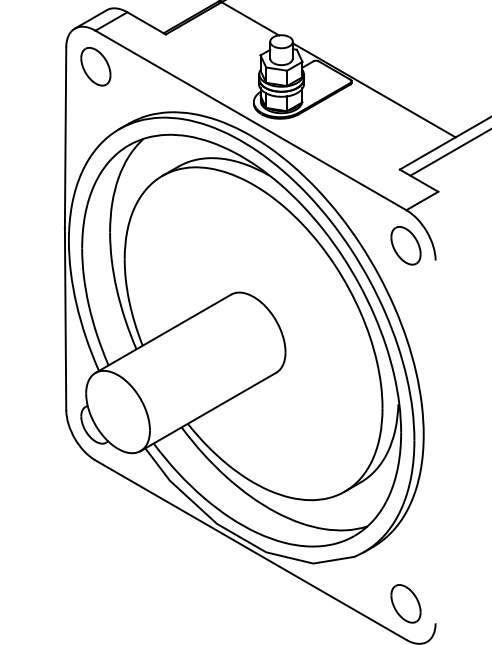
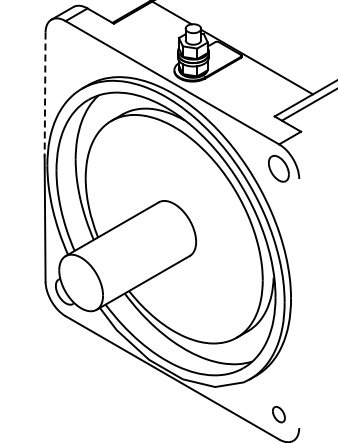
part: (95, 66) -> (65, 45), removed
line: (66, 139) -> (45, 95), solid -> dashed
part: (405, 603) -> (278, 414), size x0.6

